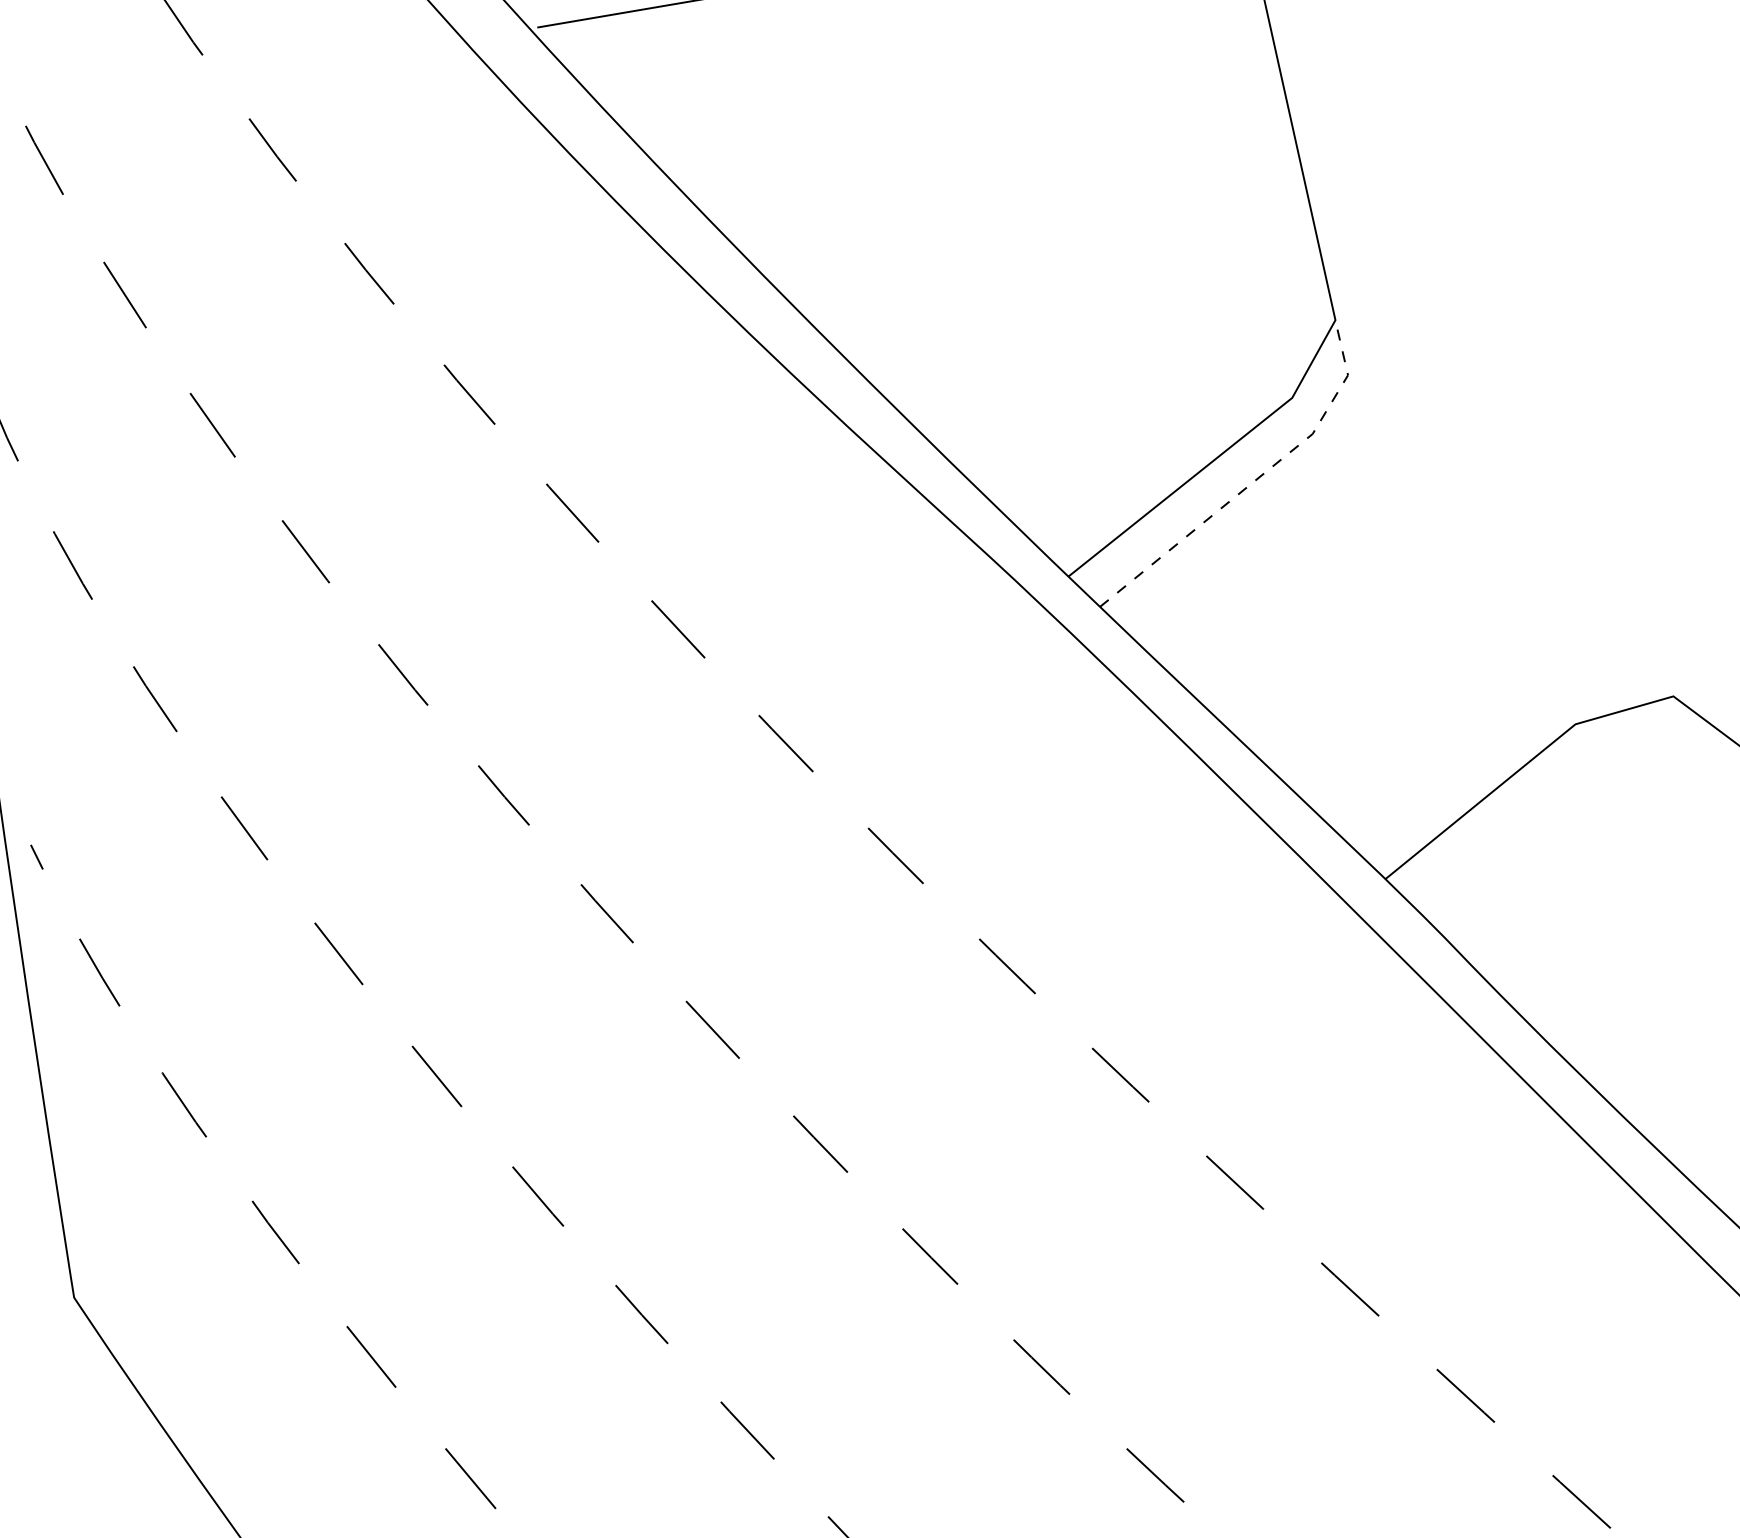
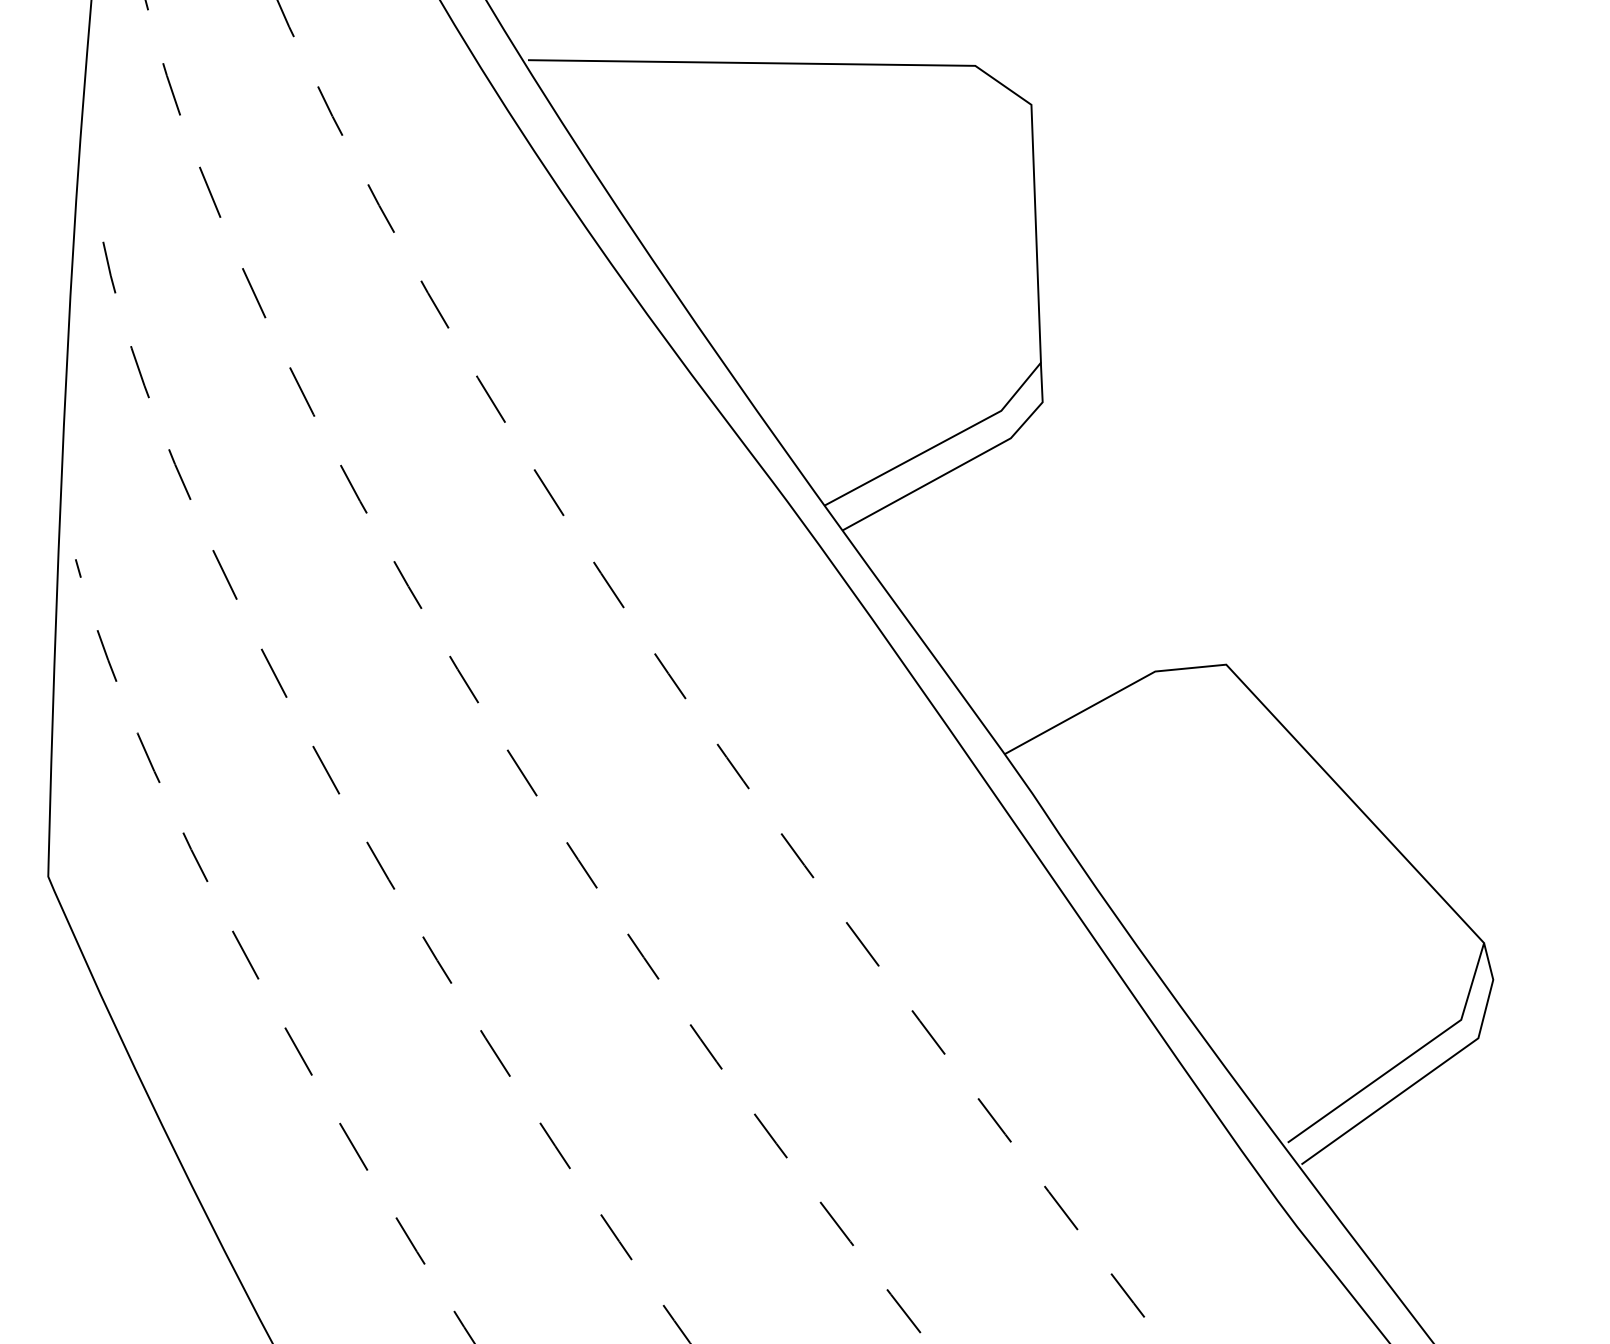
line: (1258, 479) -> (967, 462), dashed -> solid

